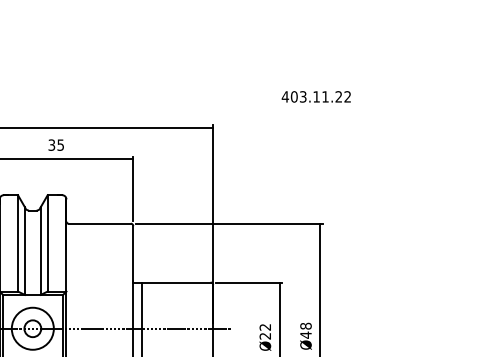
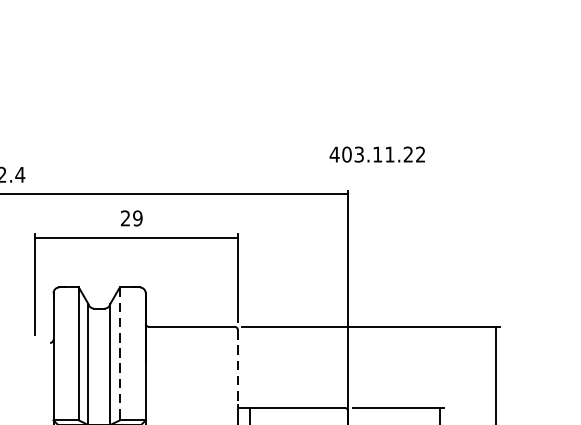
text: (315, 96) -> (376, 154), moved
text: (56, 144) -> (131, 217), 35 -> 29
line: (47, 243) -> (119, 354), solid -> dashed
line: (133, 253) -> (238, 367), solid -> dashed

